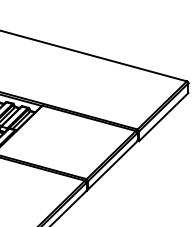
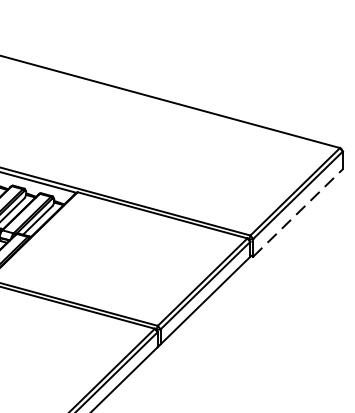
line: (164, 116) -> (299, 211), solid -> dashed

